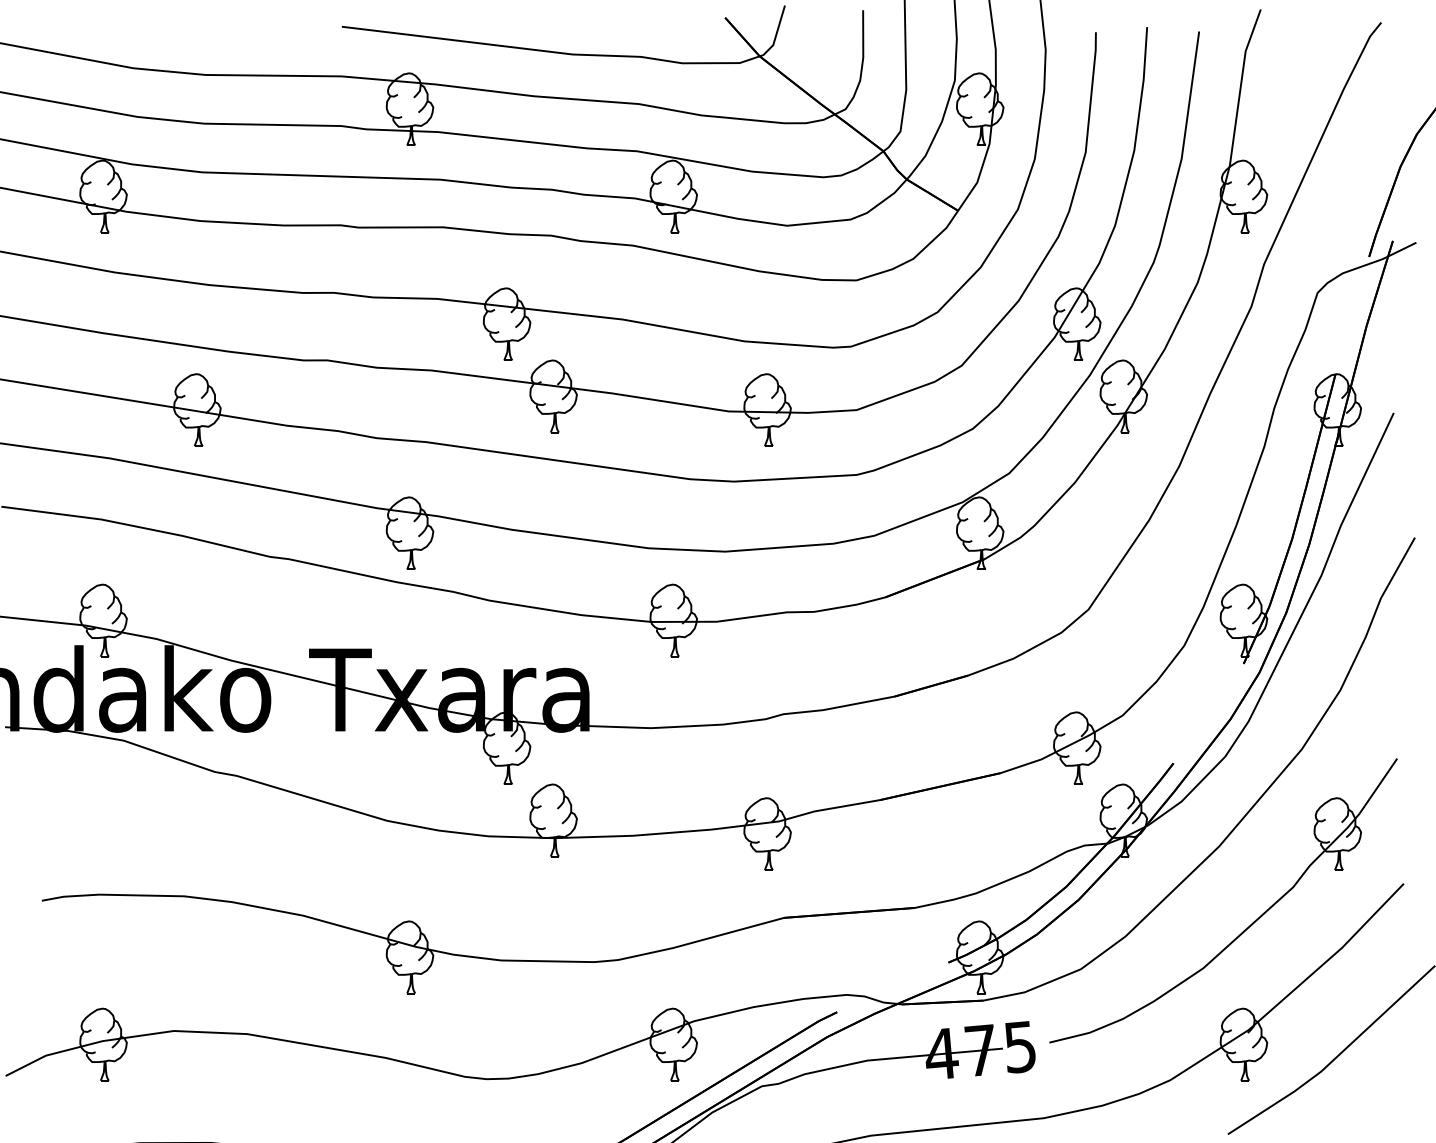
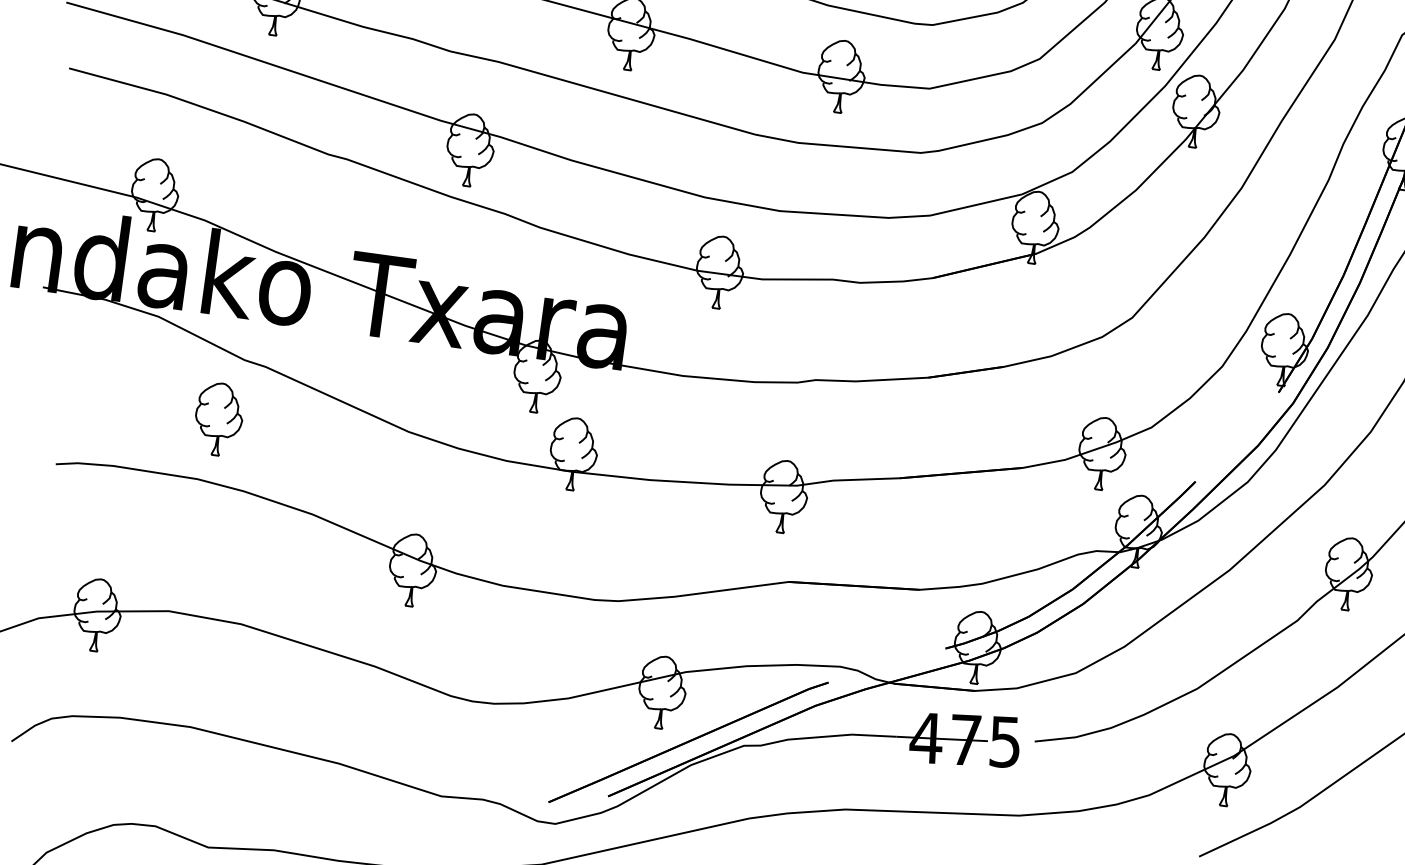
part: (197, 833) -> (219, 418), added

